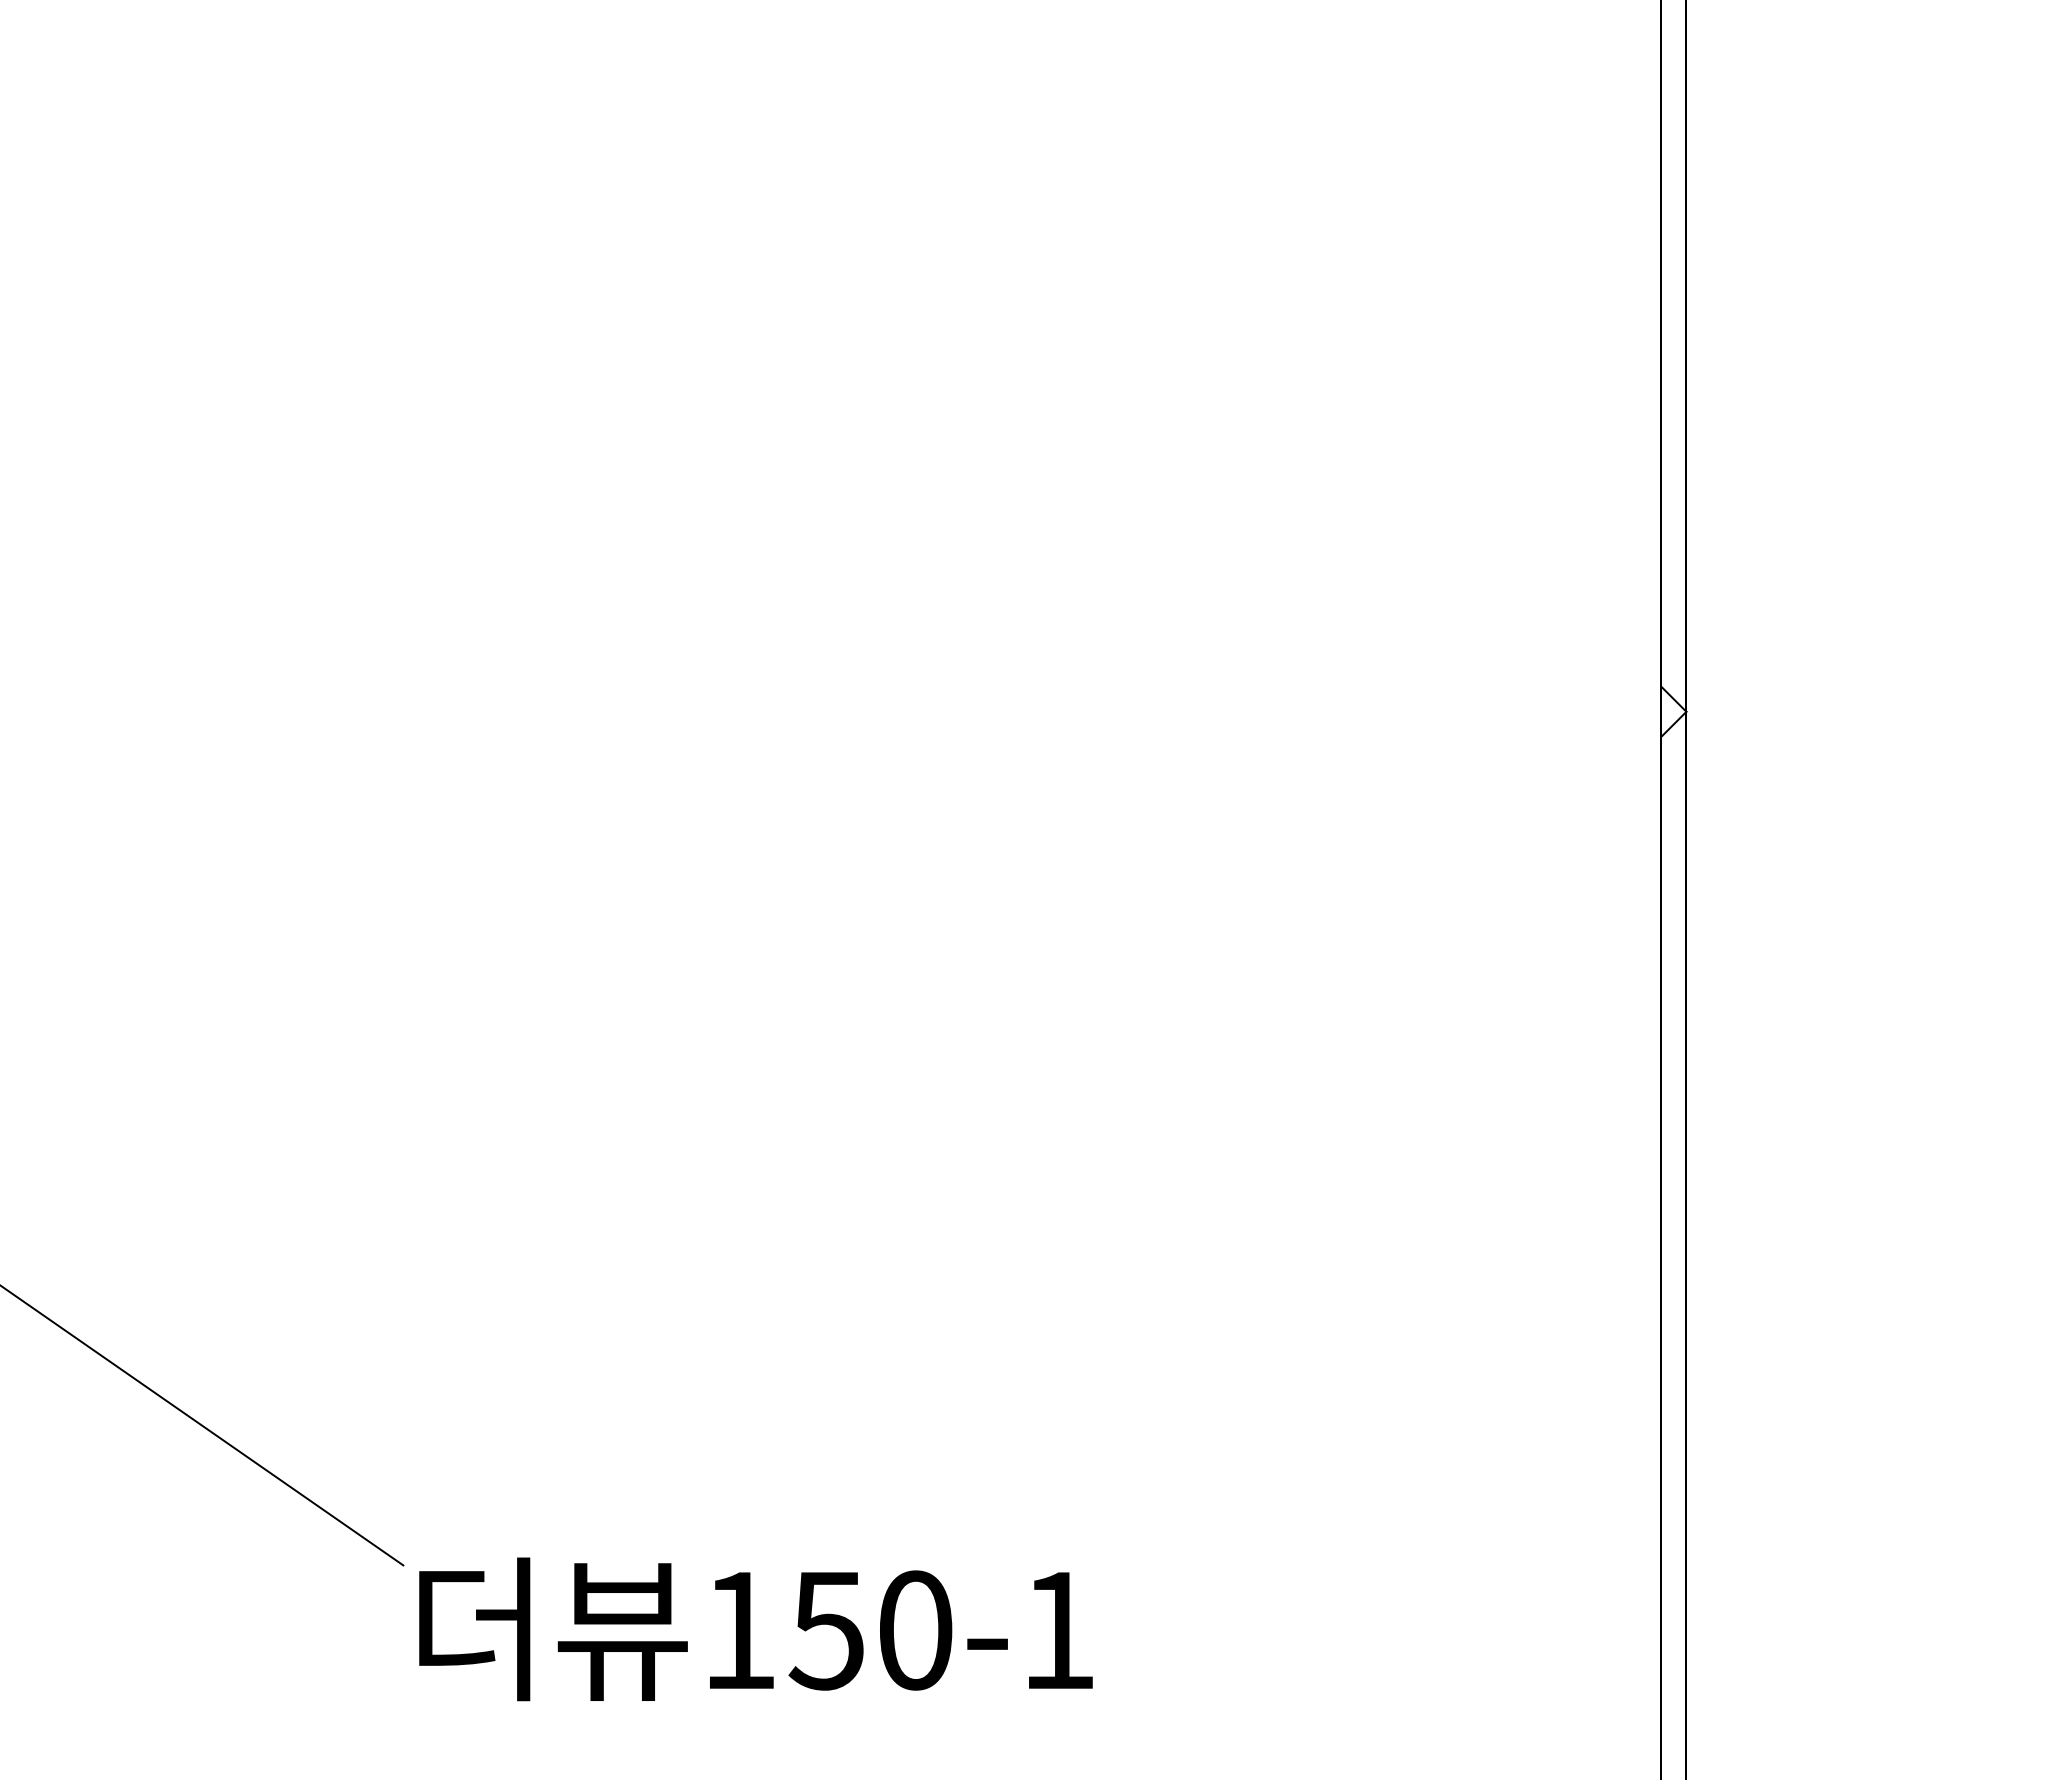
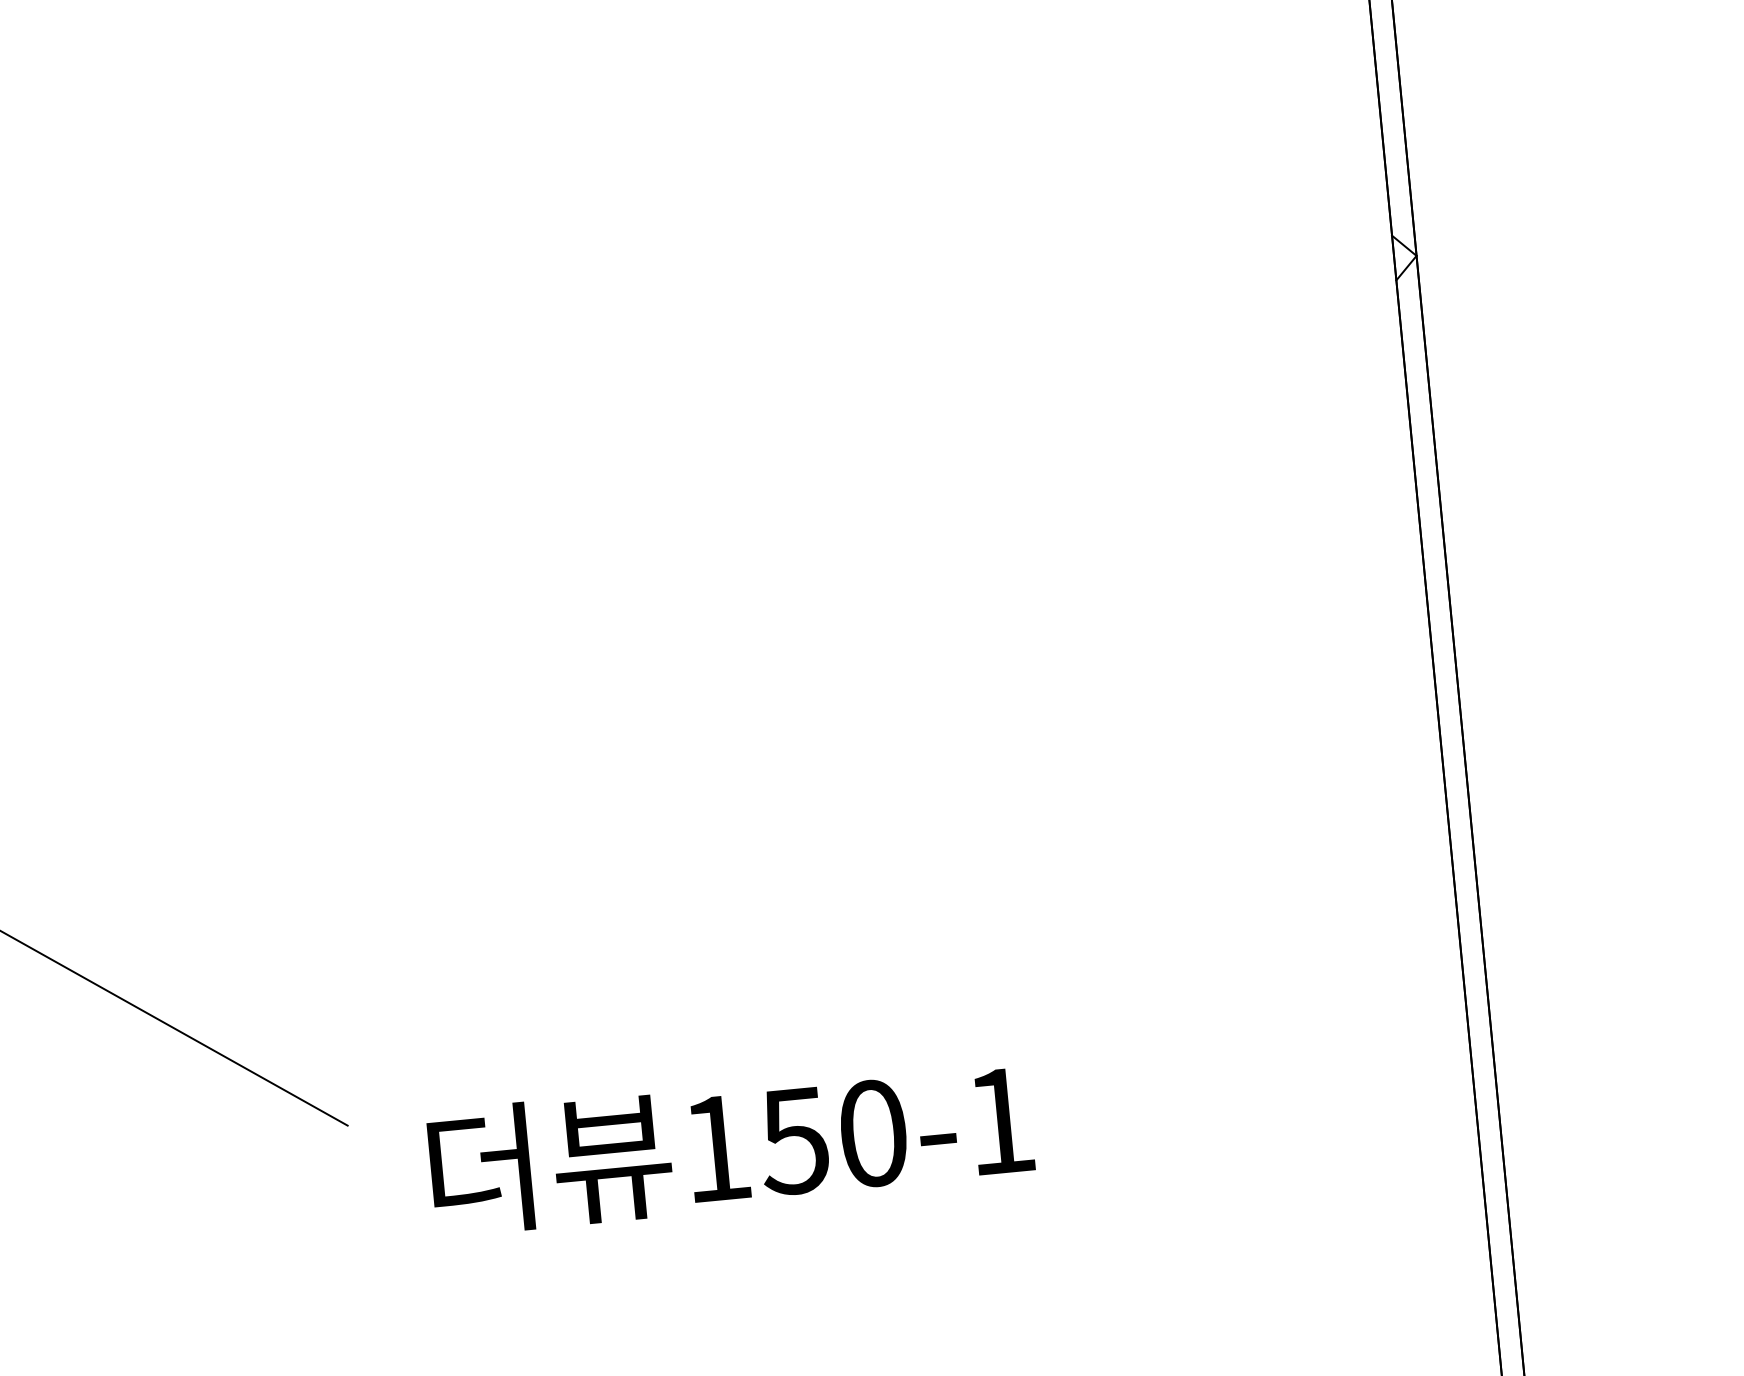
text: (755, 1629) -> (730, 1146), moved

